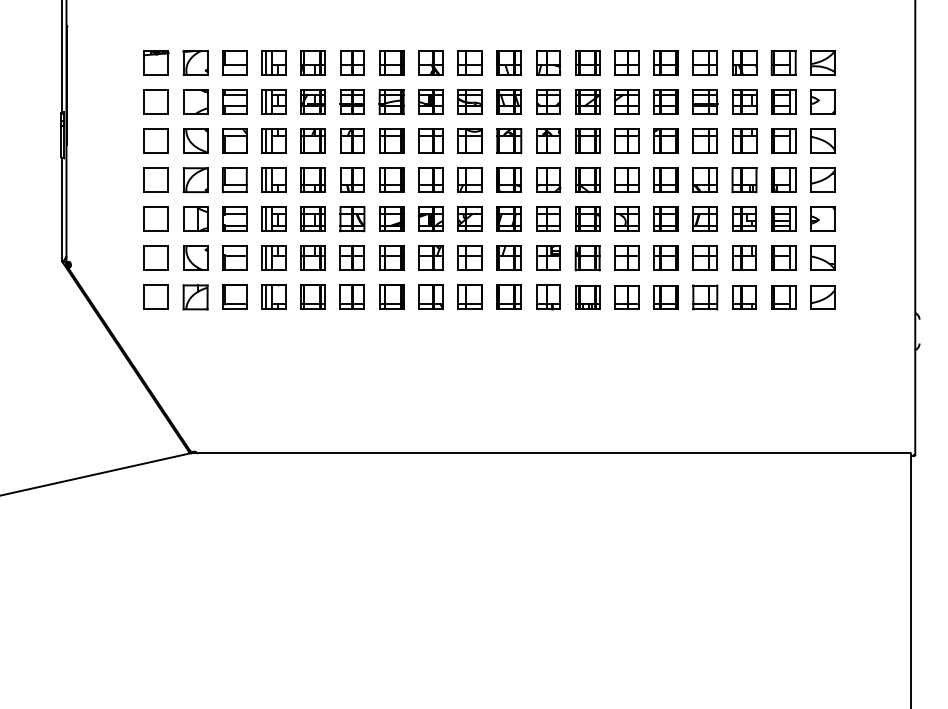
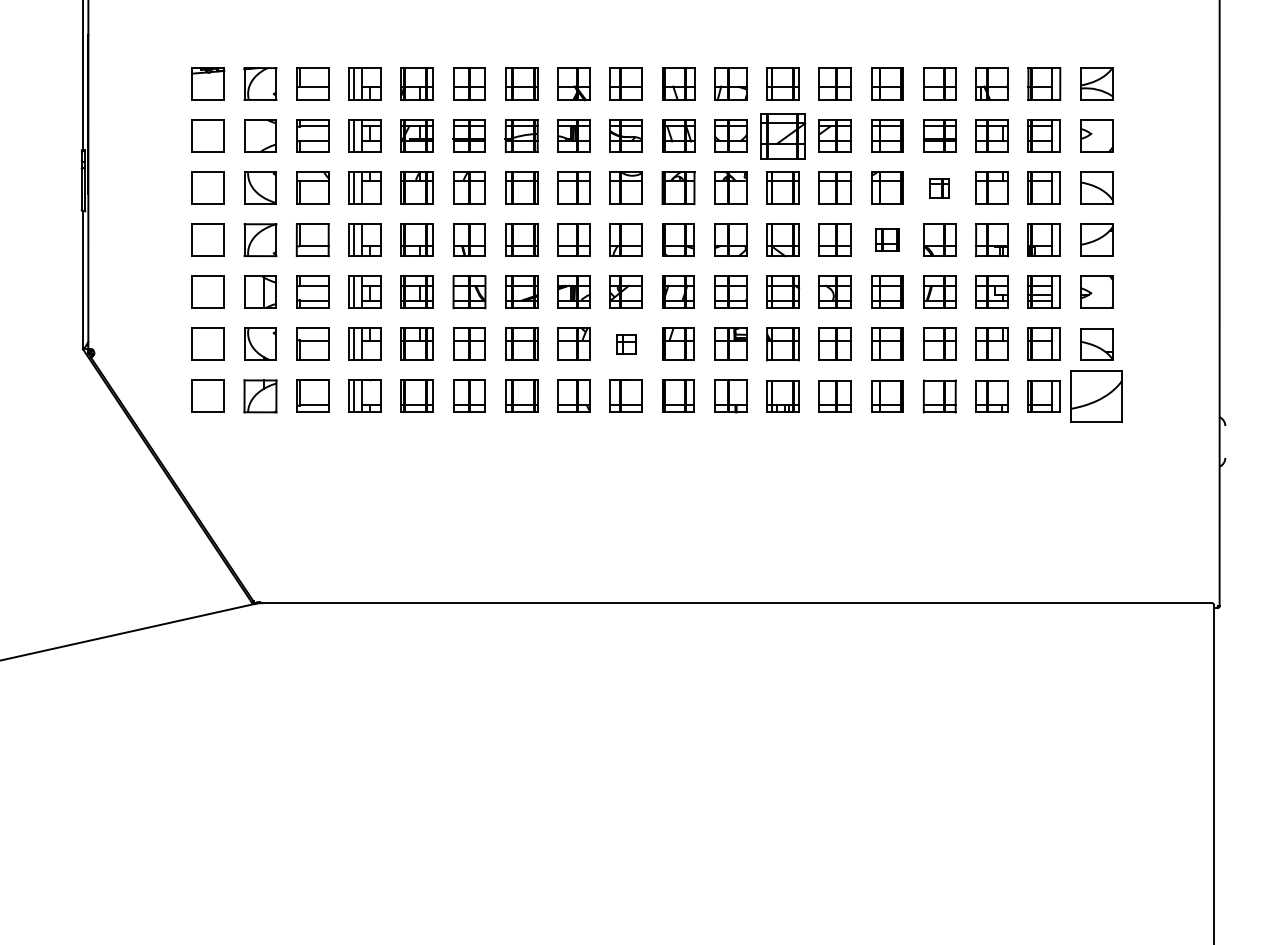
part: (587, 101) -> (782, 135), size x1.4
part: (704, 140) -> (938, 187), size x0.6
part: (665, 179) -> (886, 239), size x0.7
part: (469, 257) -> (625, 343), size x0.6
part: (822, 297) -> (1095, 396), size x1.6

